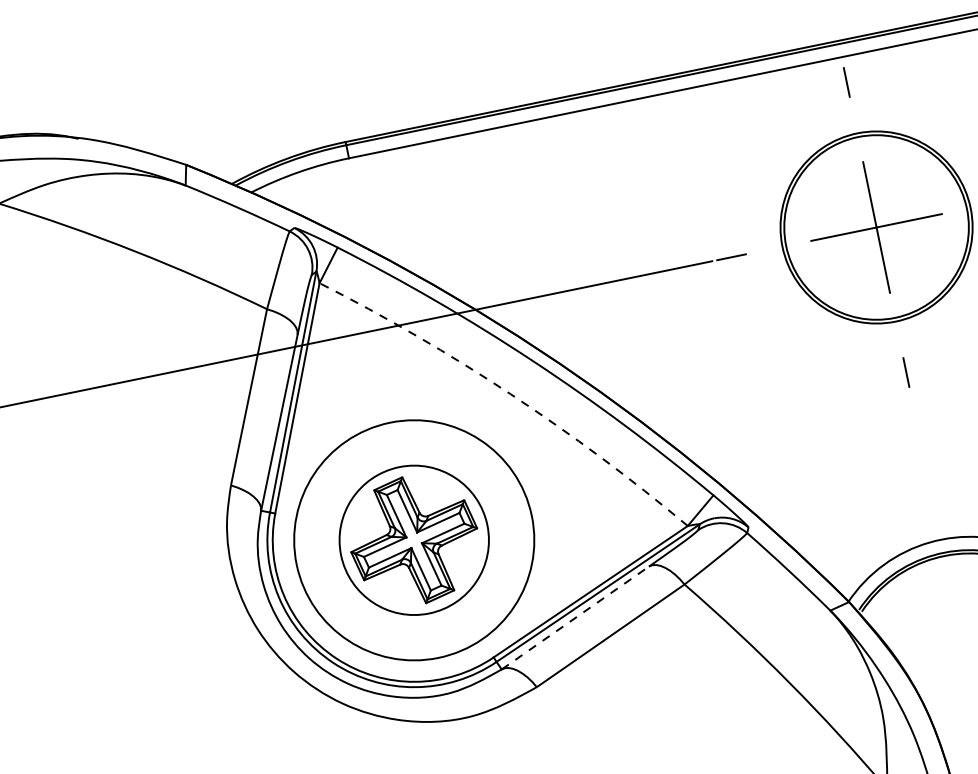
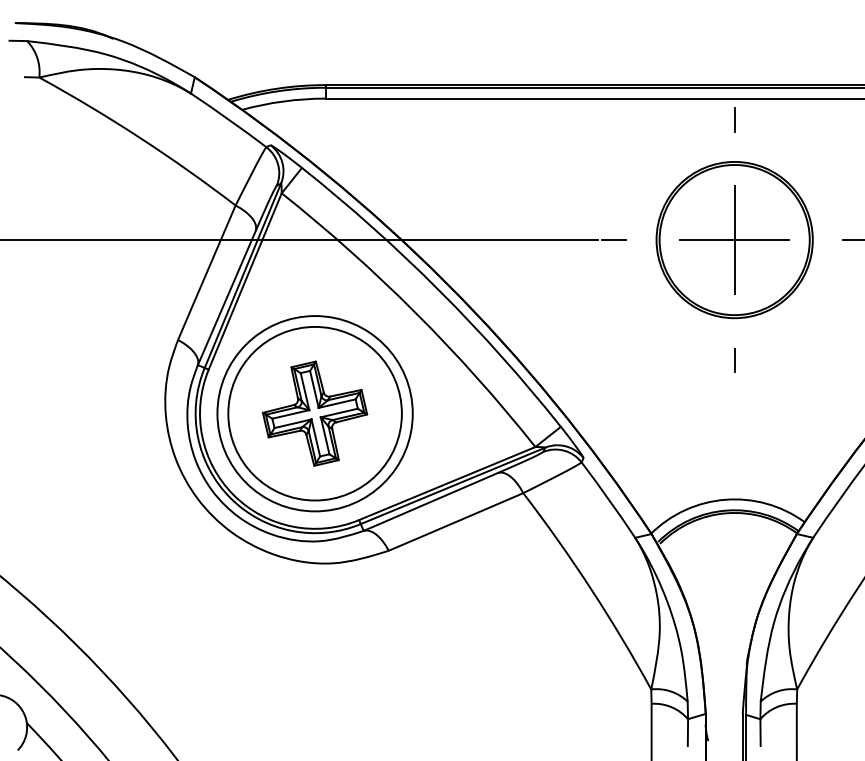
arc: (510, 393) -> (415, 312), dashed -> solid
circle: (413, 540) -> (314, 413), size x1.43
line: (576, 617) -> (431, 501), dashed -> solid

